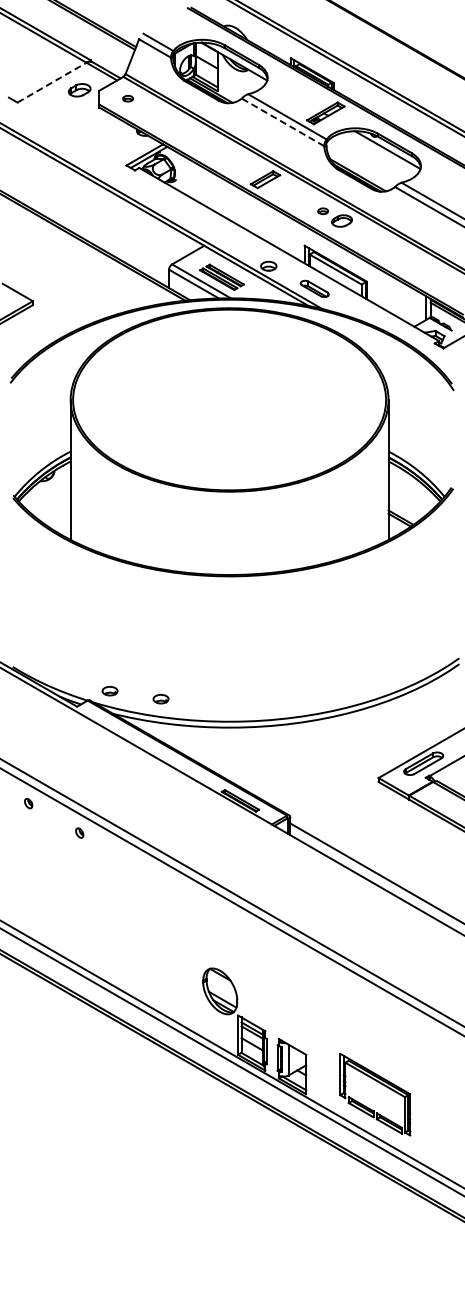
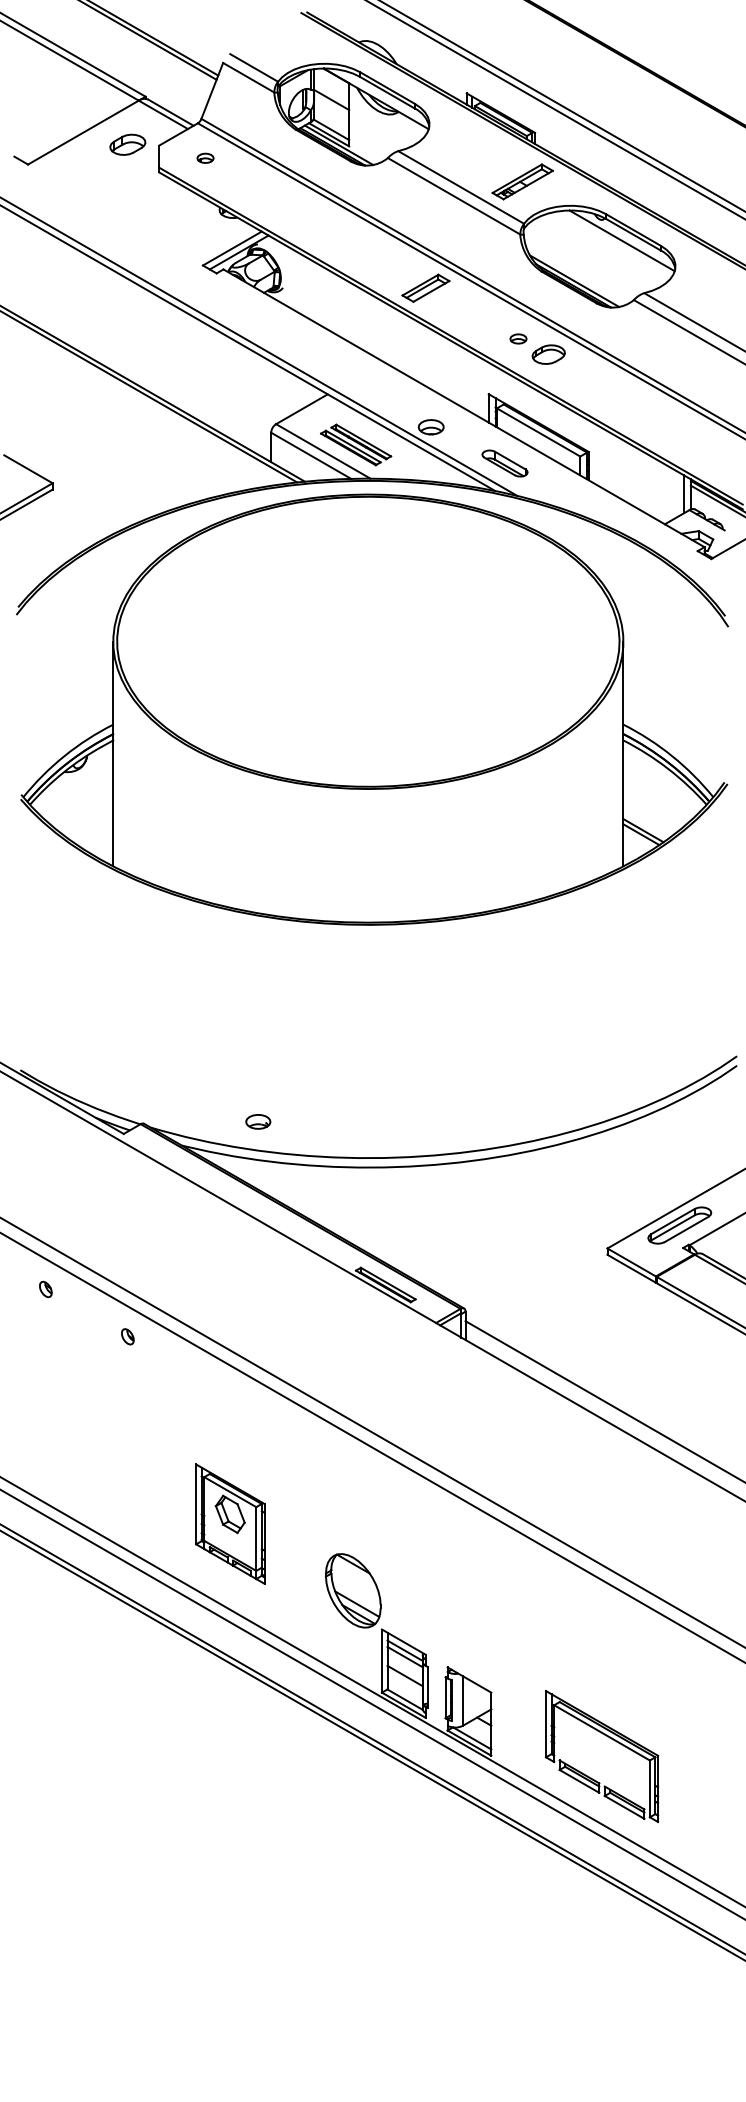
line: (52, 82) -> (84, 132), dashed -> solid
line: (283, 122) -> (454, 196), dashed -> solid
part: (109, 690) -> (175, 1107), removed
part: (143, 949) -> (230, 1523), added

